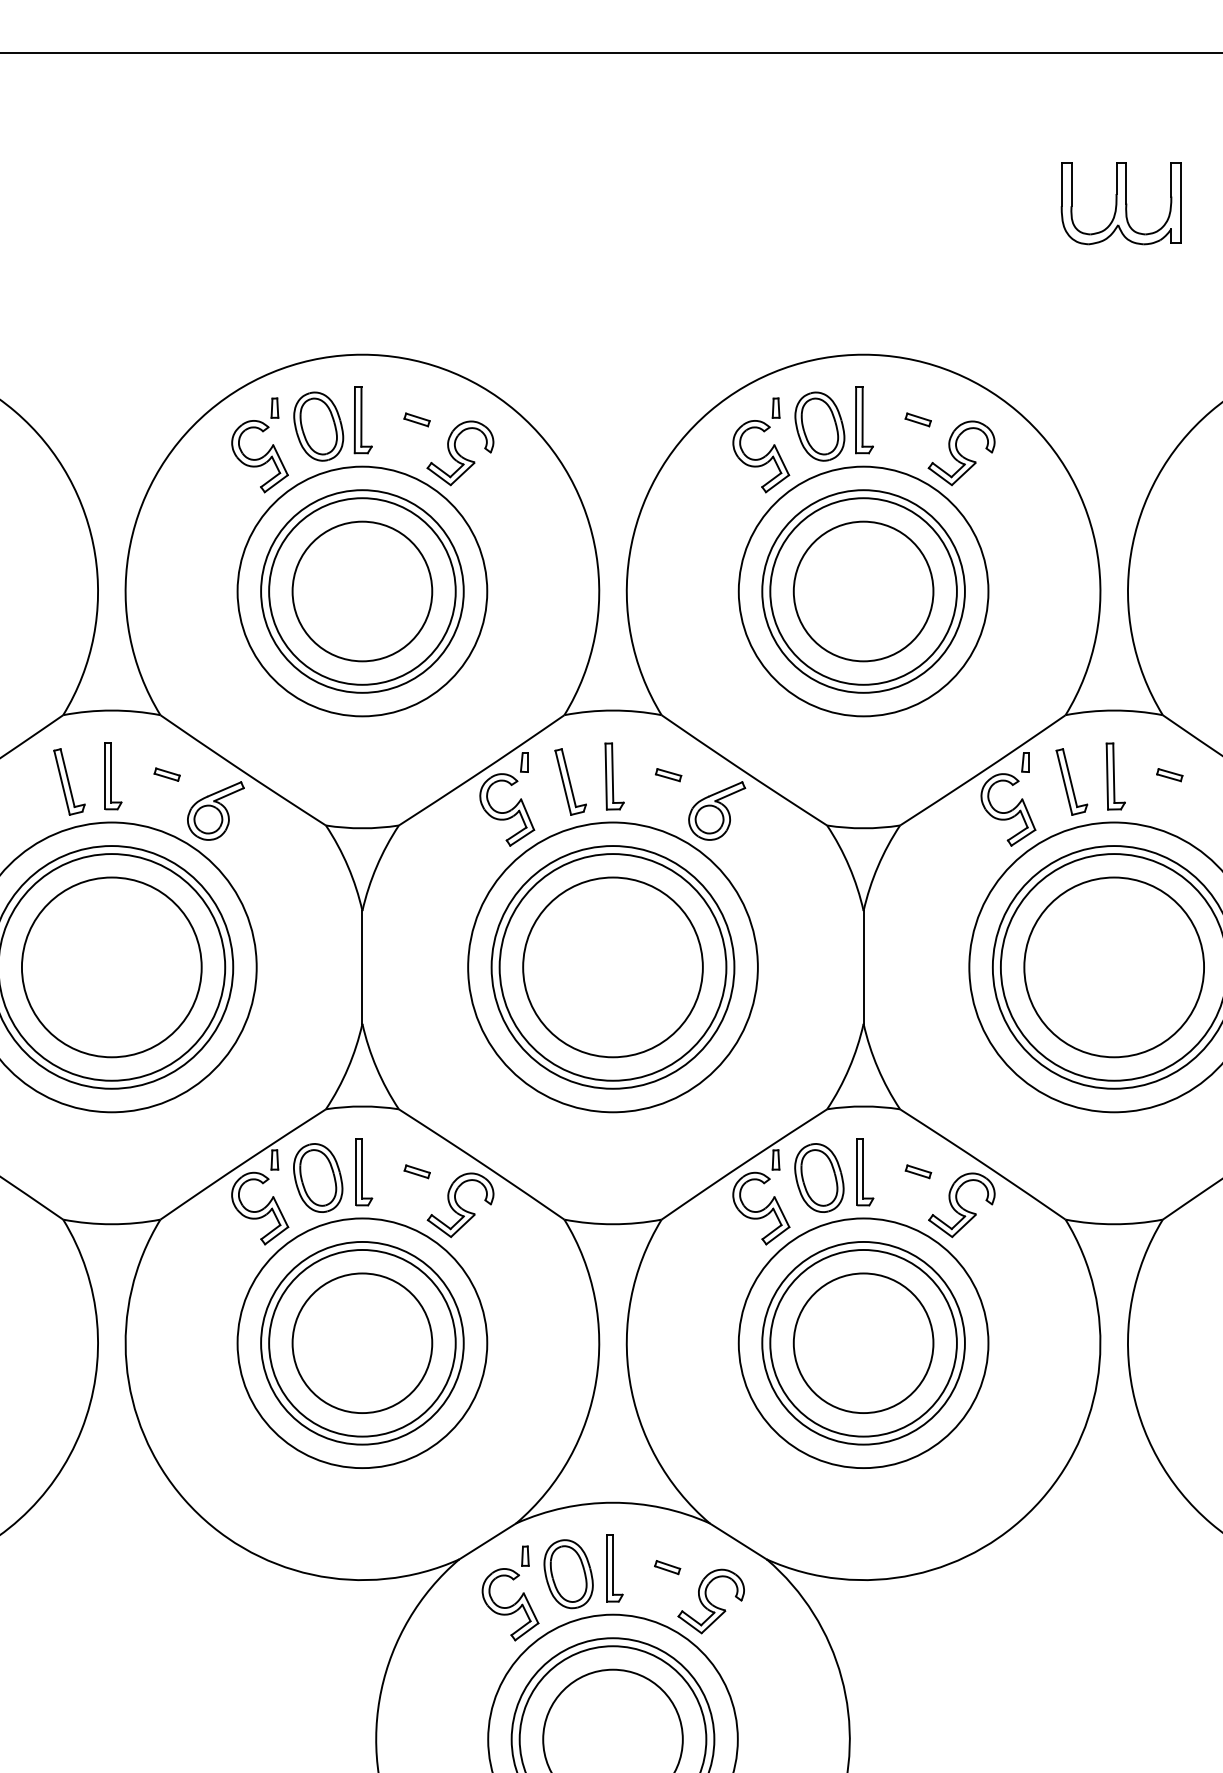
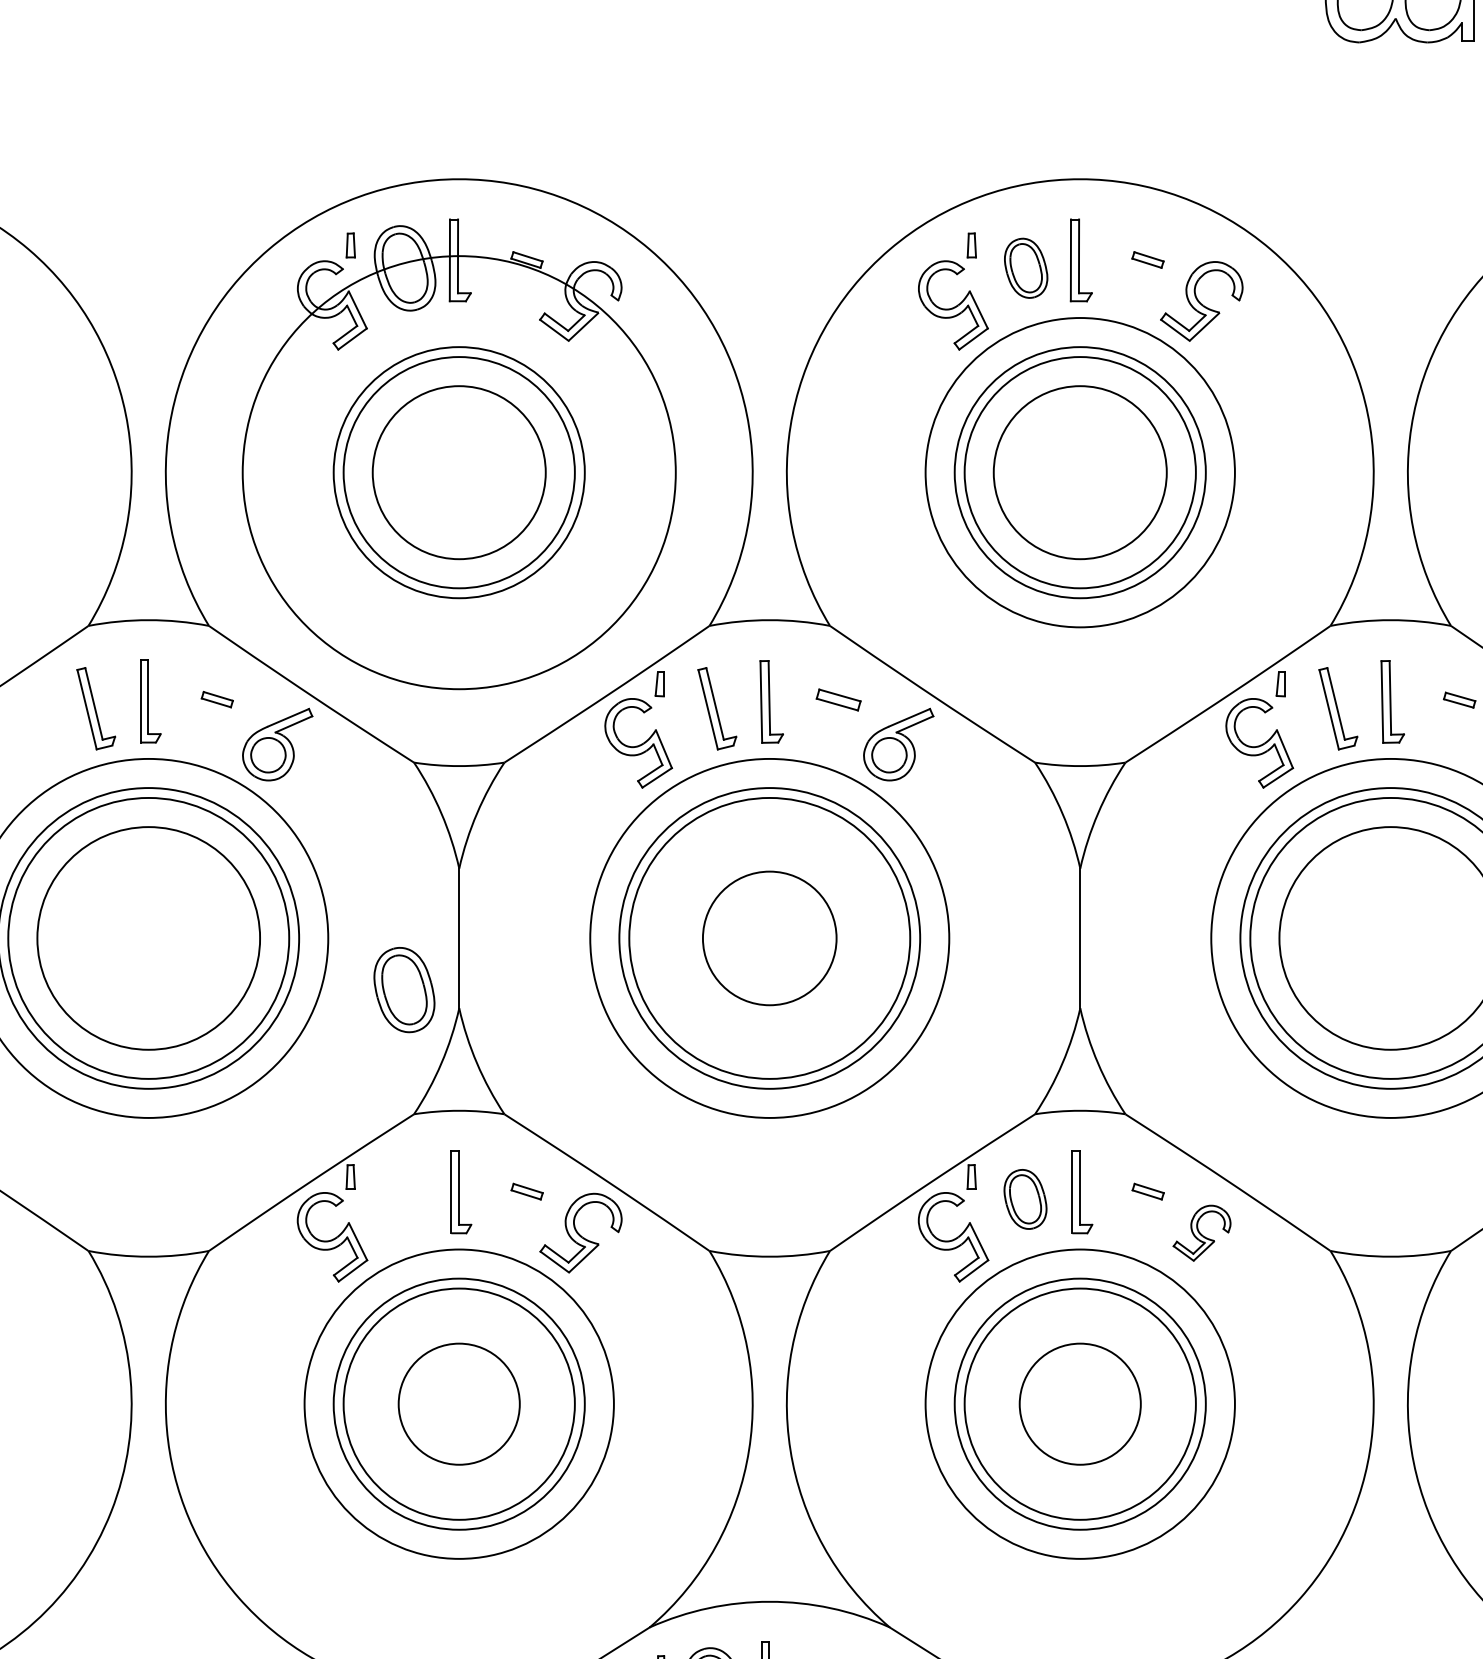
part: (819, 426) -> (1025, 268), size x0.7
circle: (362, 591) -> (459, 472), size x1.4
part: (668, 775) -> (838, 700), size x1.4
circle: (612, 967) -> (769, 938), size x0.6
part: (318, 1177) -> (404, 989), moved
part: (819, 1177) -> (1025, 1198), size x0.7
part: (961, 1205) -> (1201, 1233), size x0.7
circle: (362, 1343) -> (459, 1404), size x0.7
circle: (863, 1343) -> (1080, 1404), size x0.7

